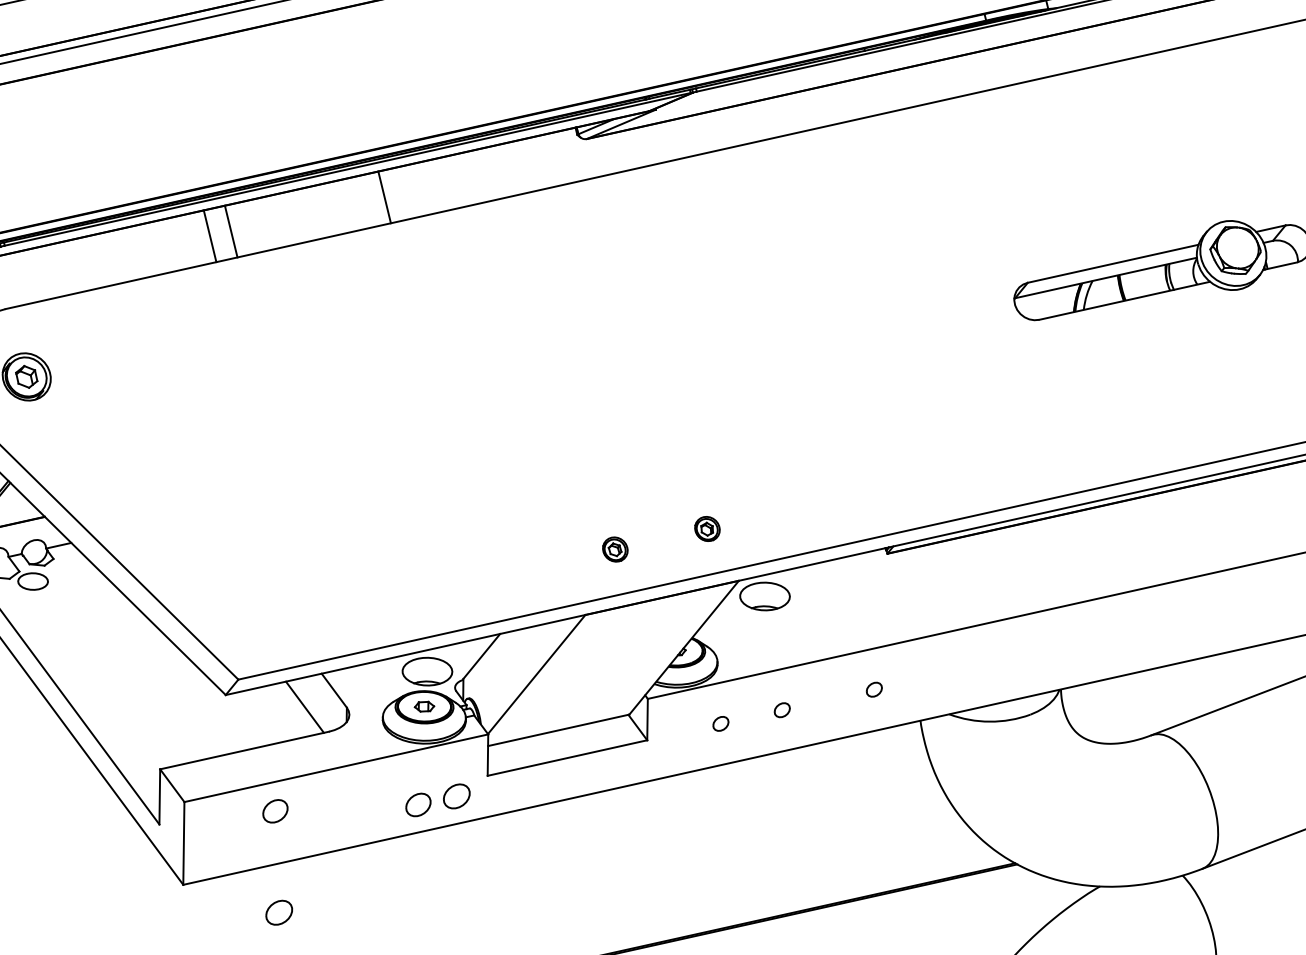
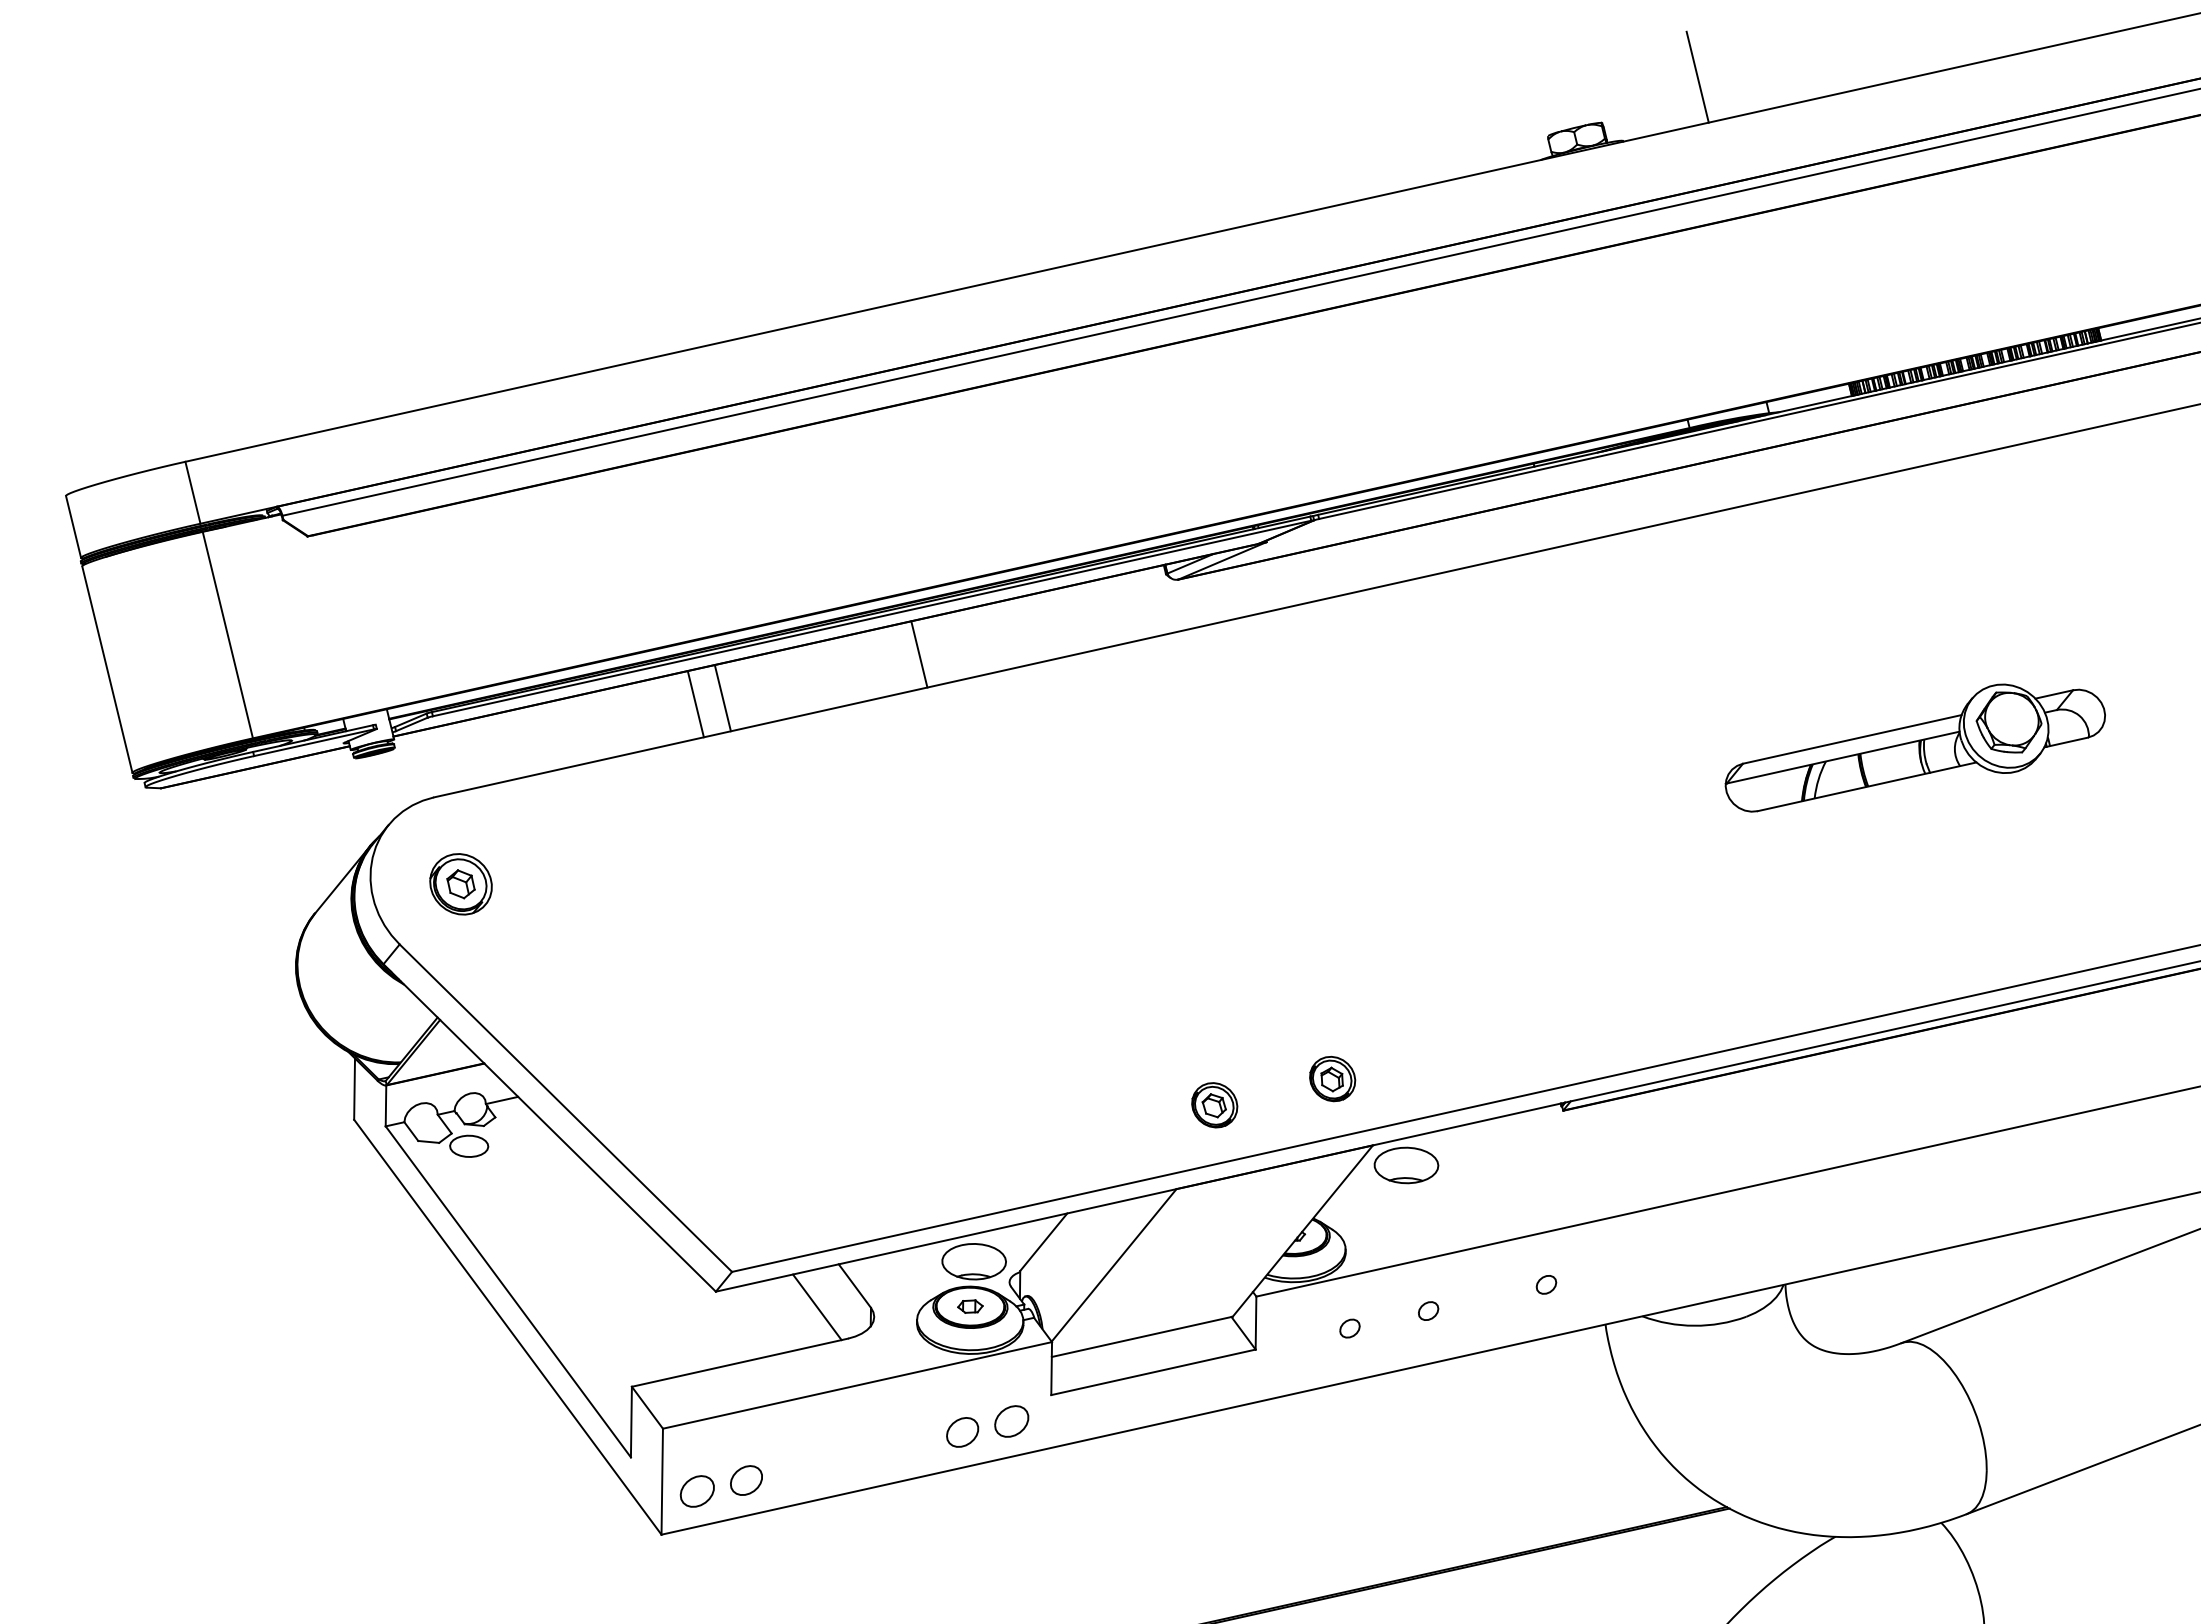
part: (707, 528) -> (1332, 1078), size x1.43
part: (615, 549) -> (1214, 1105), size x1.43
part: (275, 811) -> (746, 1480), moved
part: (278, 912) -> (696, 1491), moved

